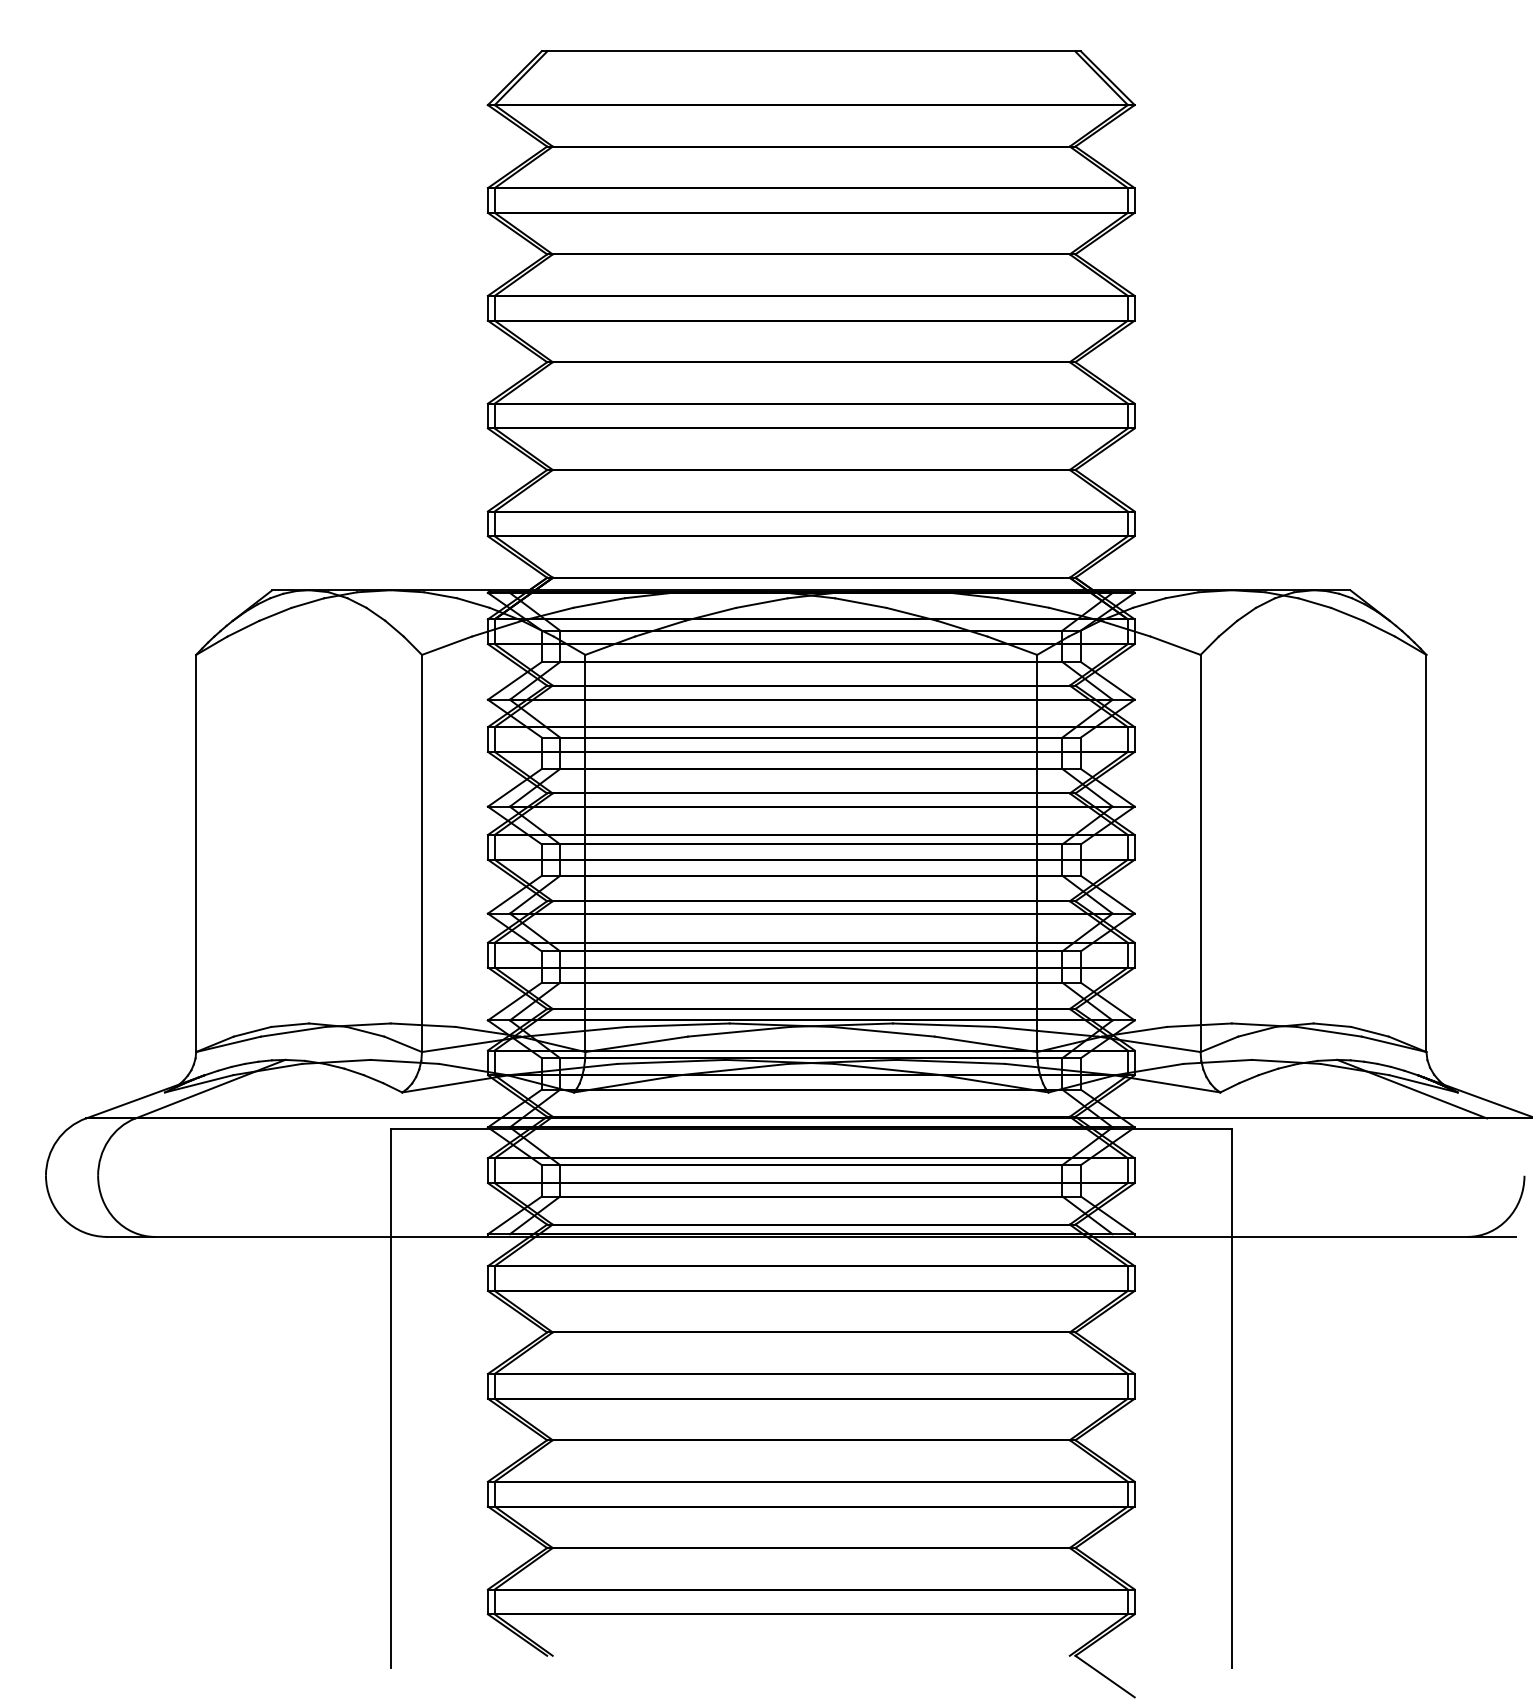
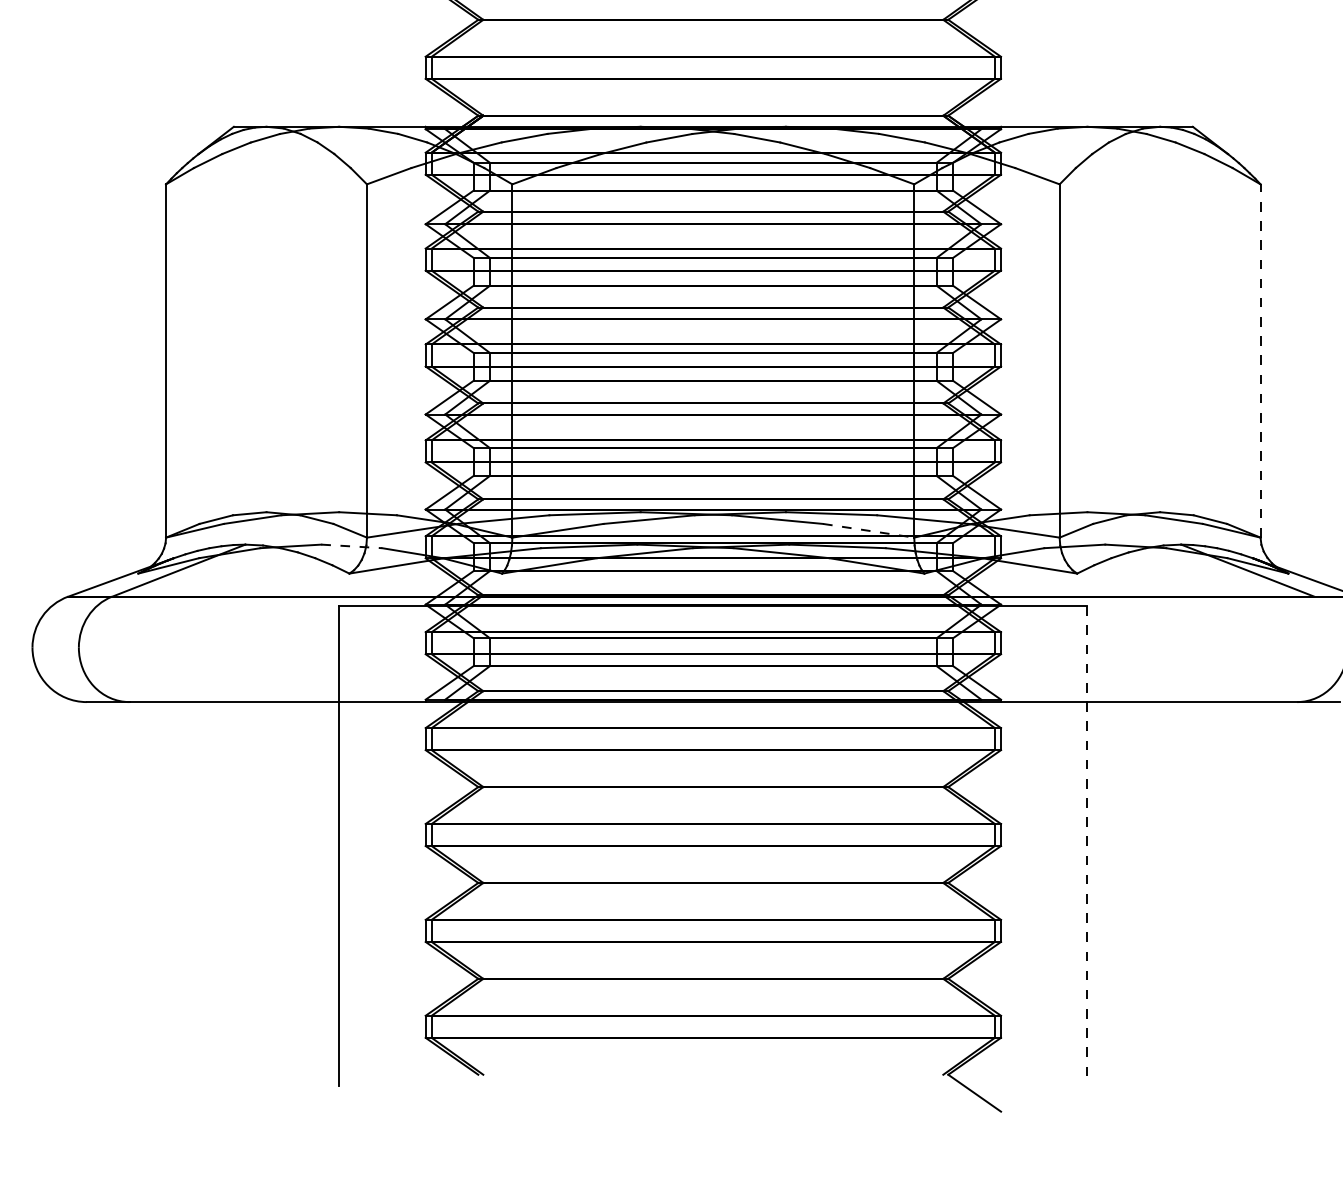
line: (1426, 853) -> (1260, 361), solid -> dashed
line: (985, 1044) -> (868, 530), solid -> dashed
line: (405, 1061) -> (352, 546), solid -> dashed
line: (1231, 1399) -> (1087, 846), solid -> dashed

